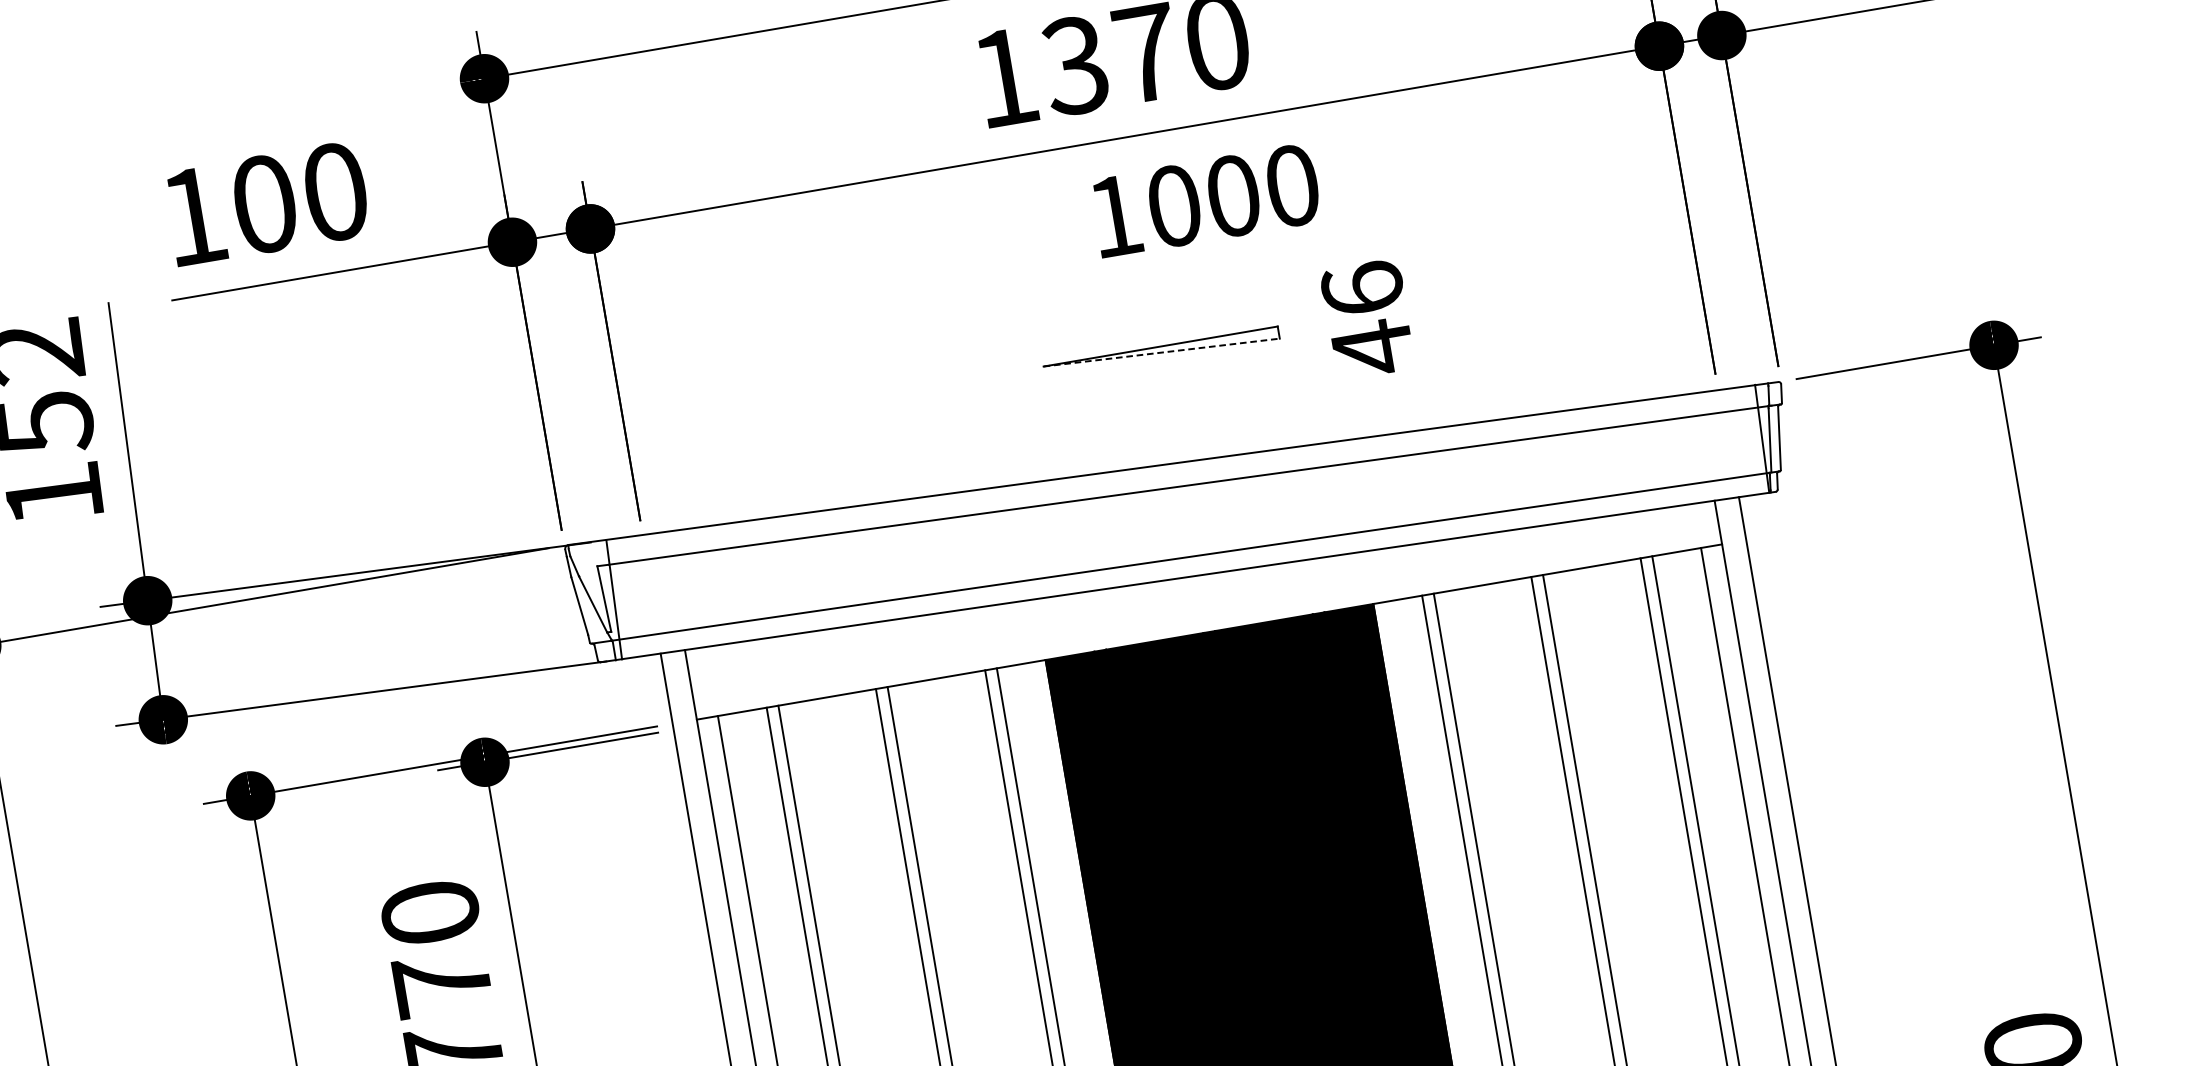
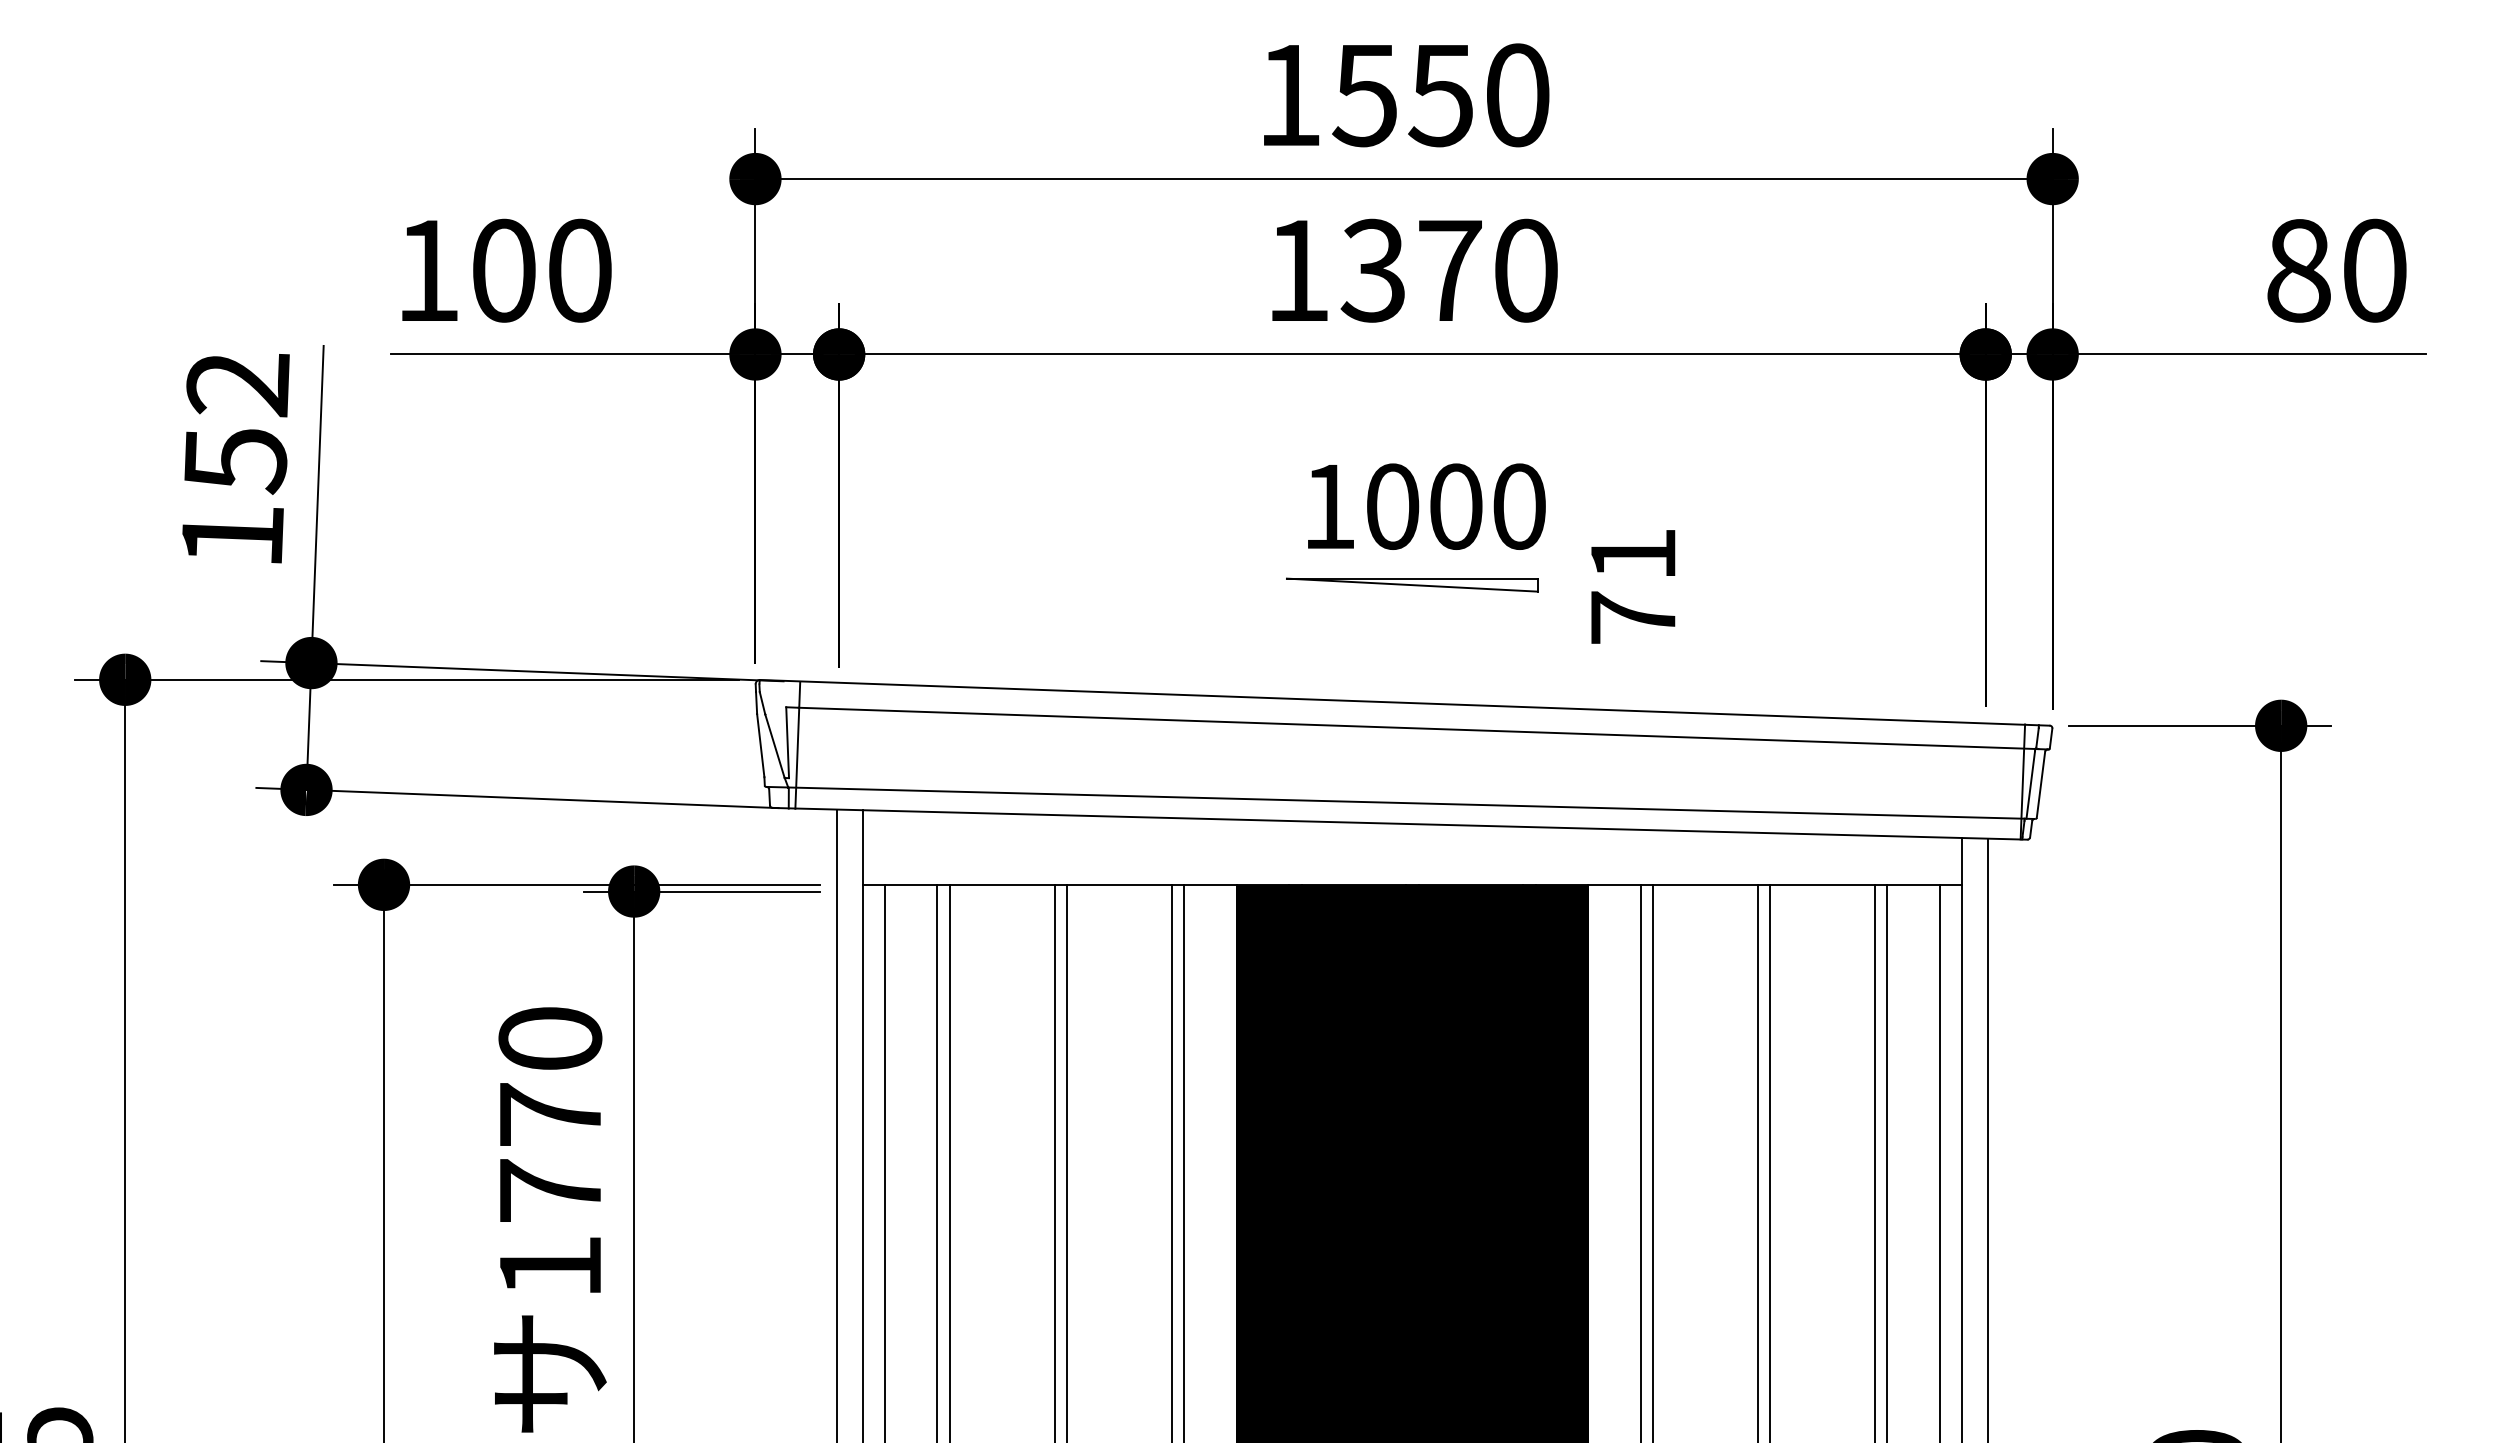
text: (1205, 200) -> (1426, 506), moved
text: (1368, 319) -> (1633, 587), 46 -> 71
line: (1161, 352) -> (1412, 585), dashed -> solid

